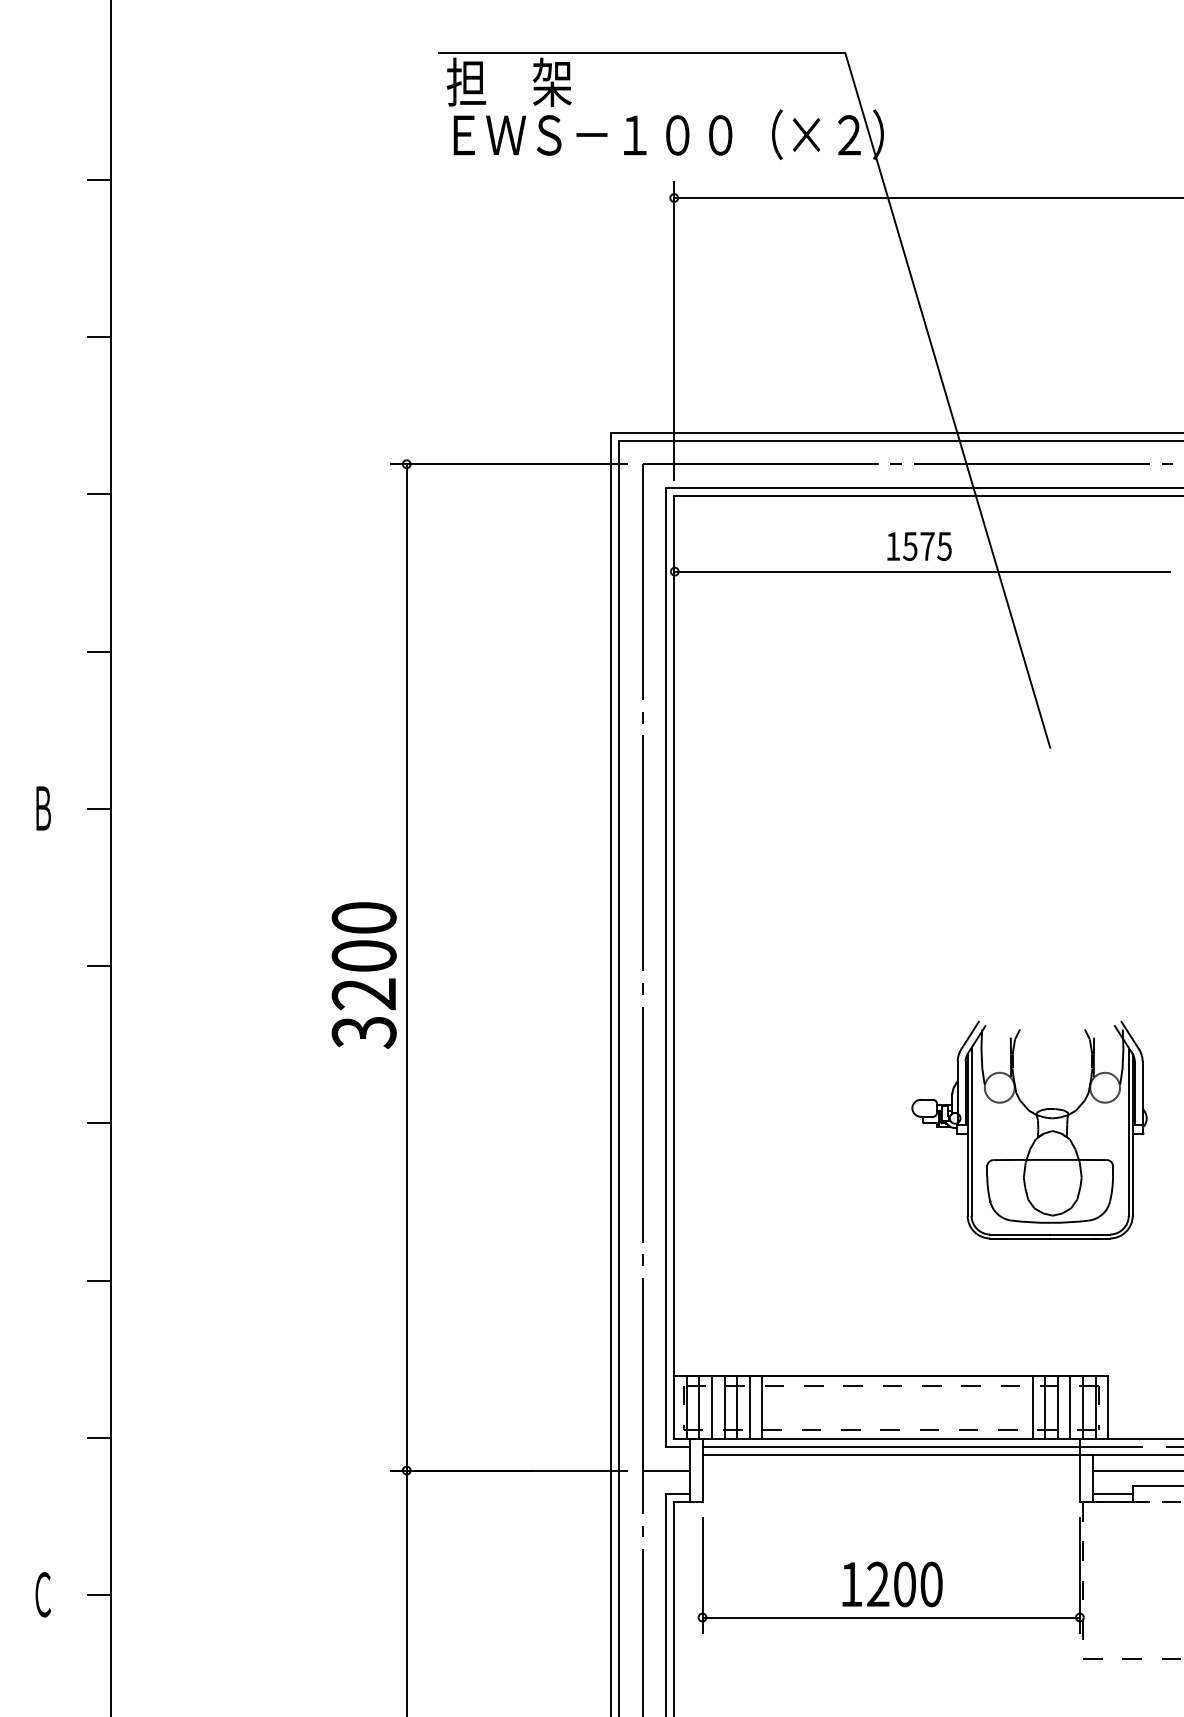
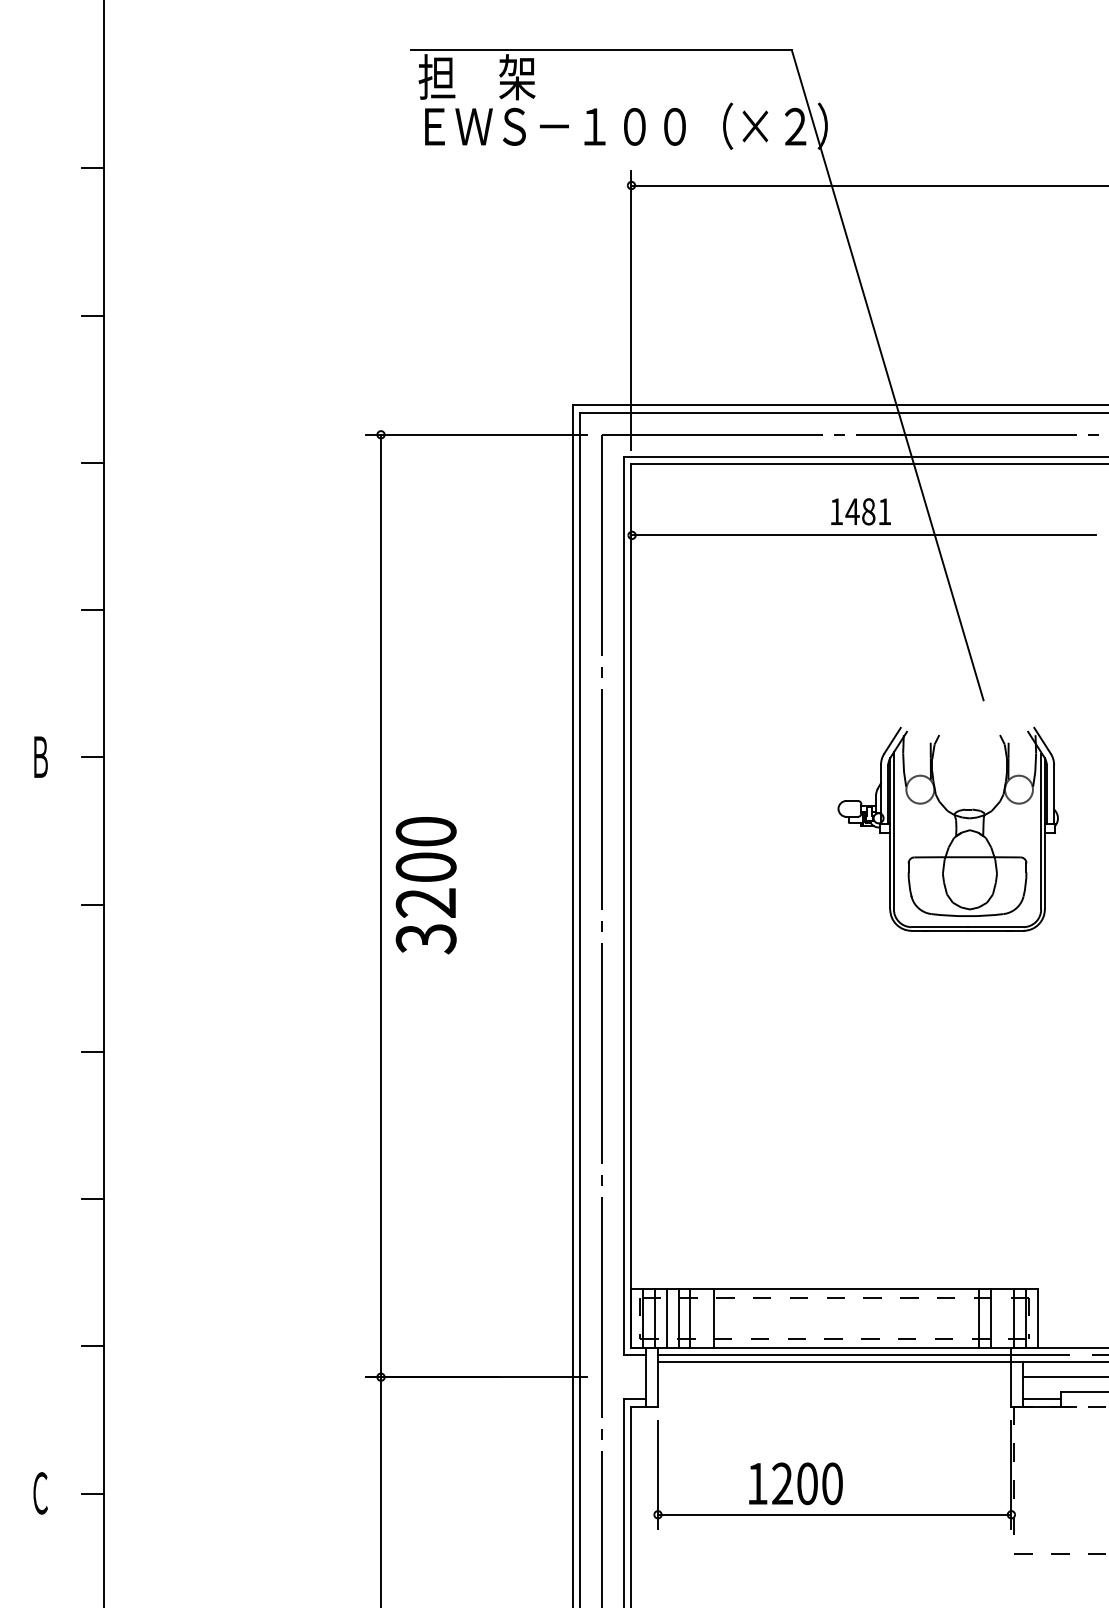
text: (927, 546) -> (868, 511), 1575 -> 1481
text: (363, 975) -> (425, 885), moved
part: (1028, 1129) -> (947, 828), moved
line: (750, 1406) -> (702, 1317), removed
line: (1033, 1406) -> (967, 1317), removed
line: (1070, 1406) -> (1002, 1317), removed
line: (666, 1470) -> (624, 1377), removed
text: (892, 1584) -> (795, 1483), moved

